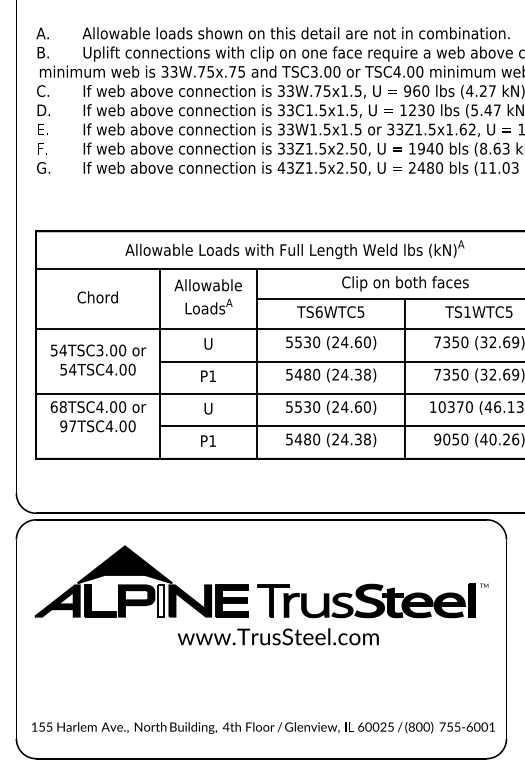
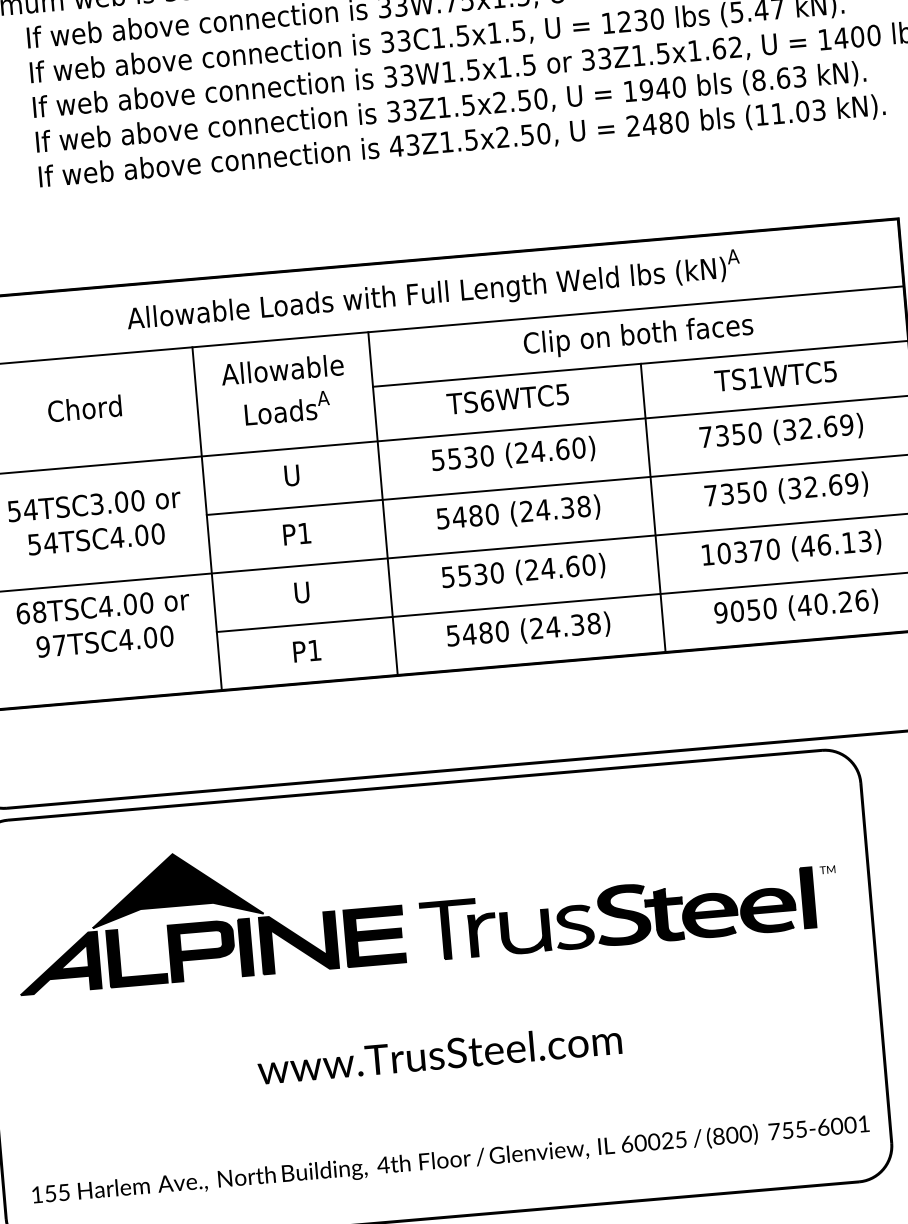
fill: (160, 600) -> (245, 946), added
text: (278, 636) -> (439, 1053), moved

